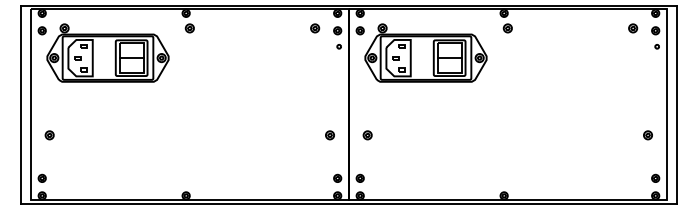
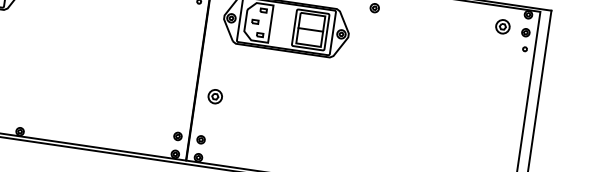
part: (633, 28) -> (503, 27), size x1.6
part: (329, 135) -> (176, 91), removed
part: (367, 135) -> (214, 96), size x1.6
part: (647, 135) -> (501, 138), removed

